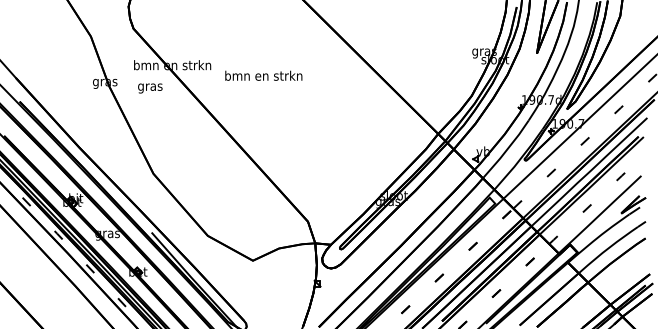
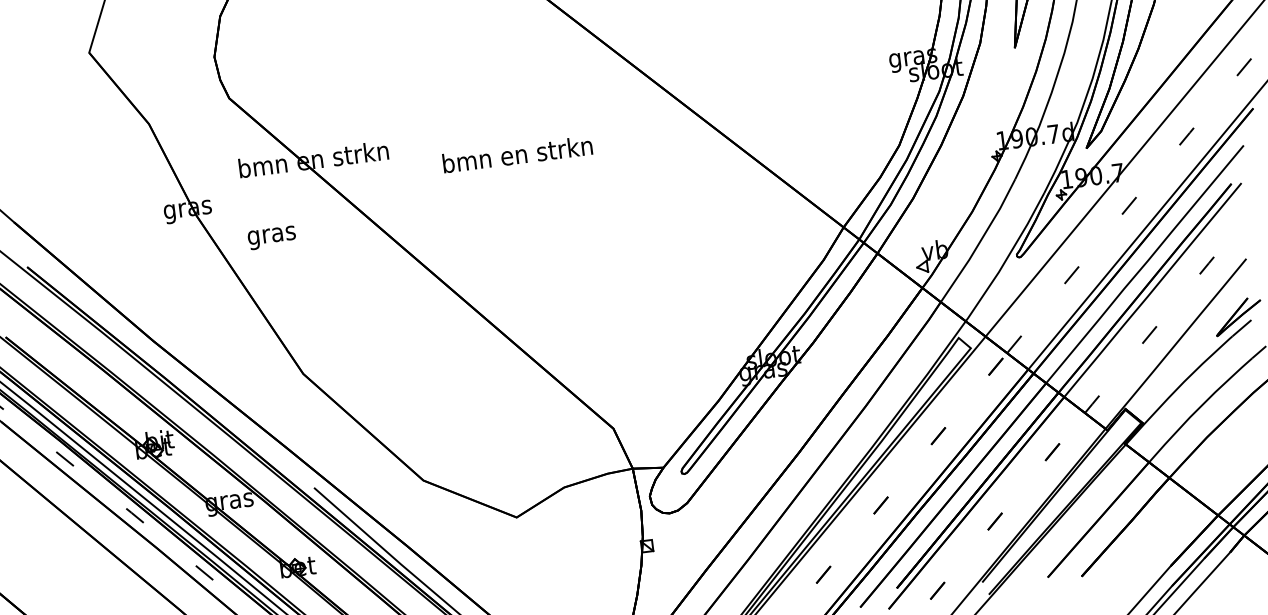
text: (263, 75) -> (516, 153), moved
text: (150, 88) -> (272, 237), moved

